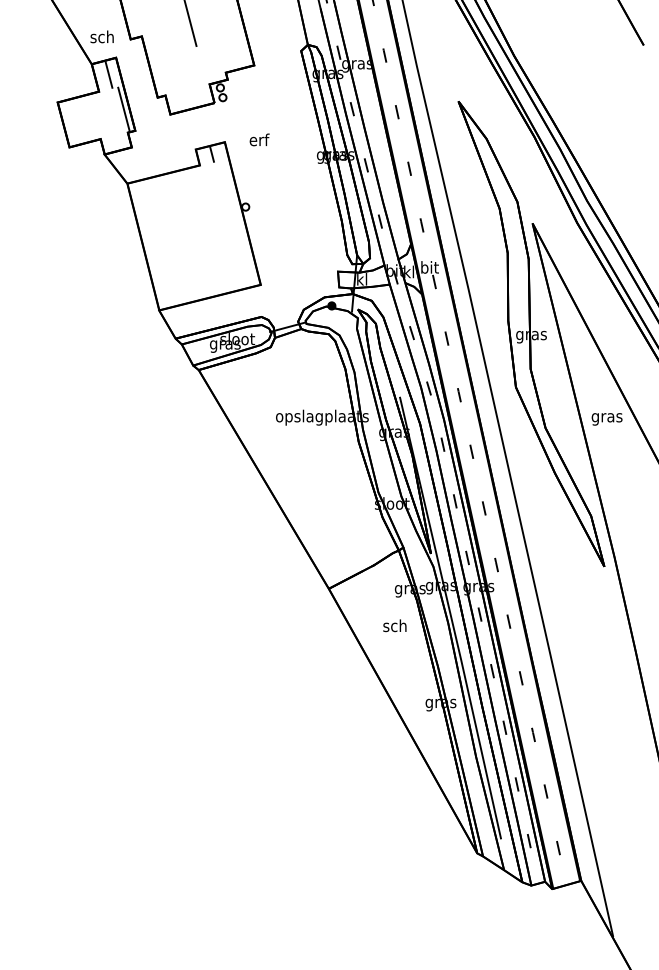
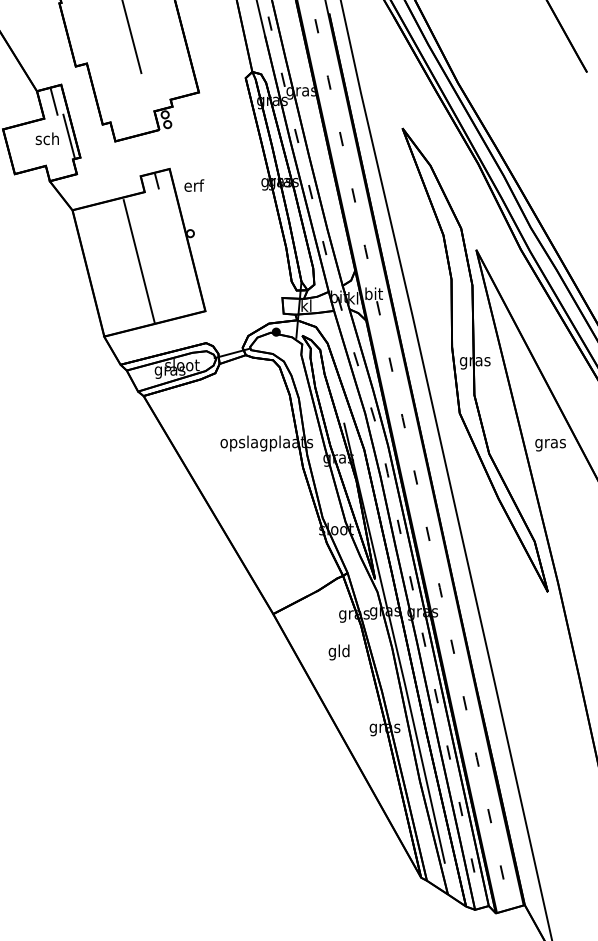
text: (101, 36) -> (46, 138), moved
text: (259, 139) -> (194, 185), moved
line: (193, 234) -> (138, 260), added
text: (394, 627) -> (338, 652), sch -> gld

